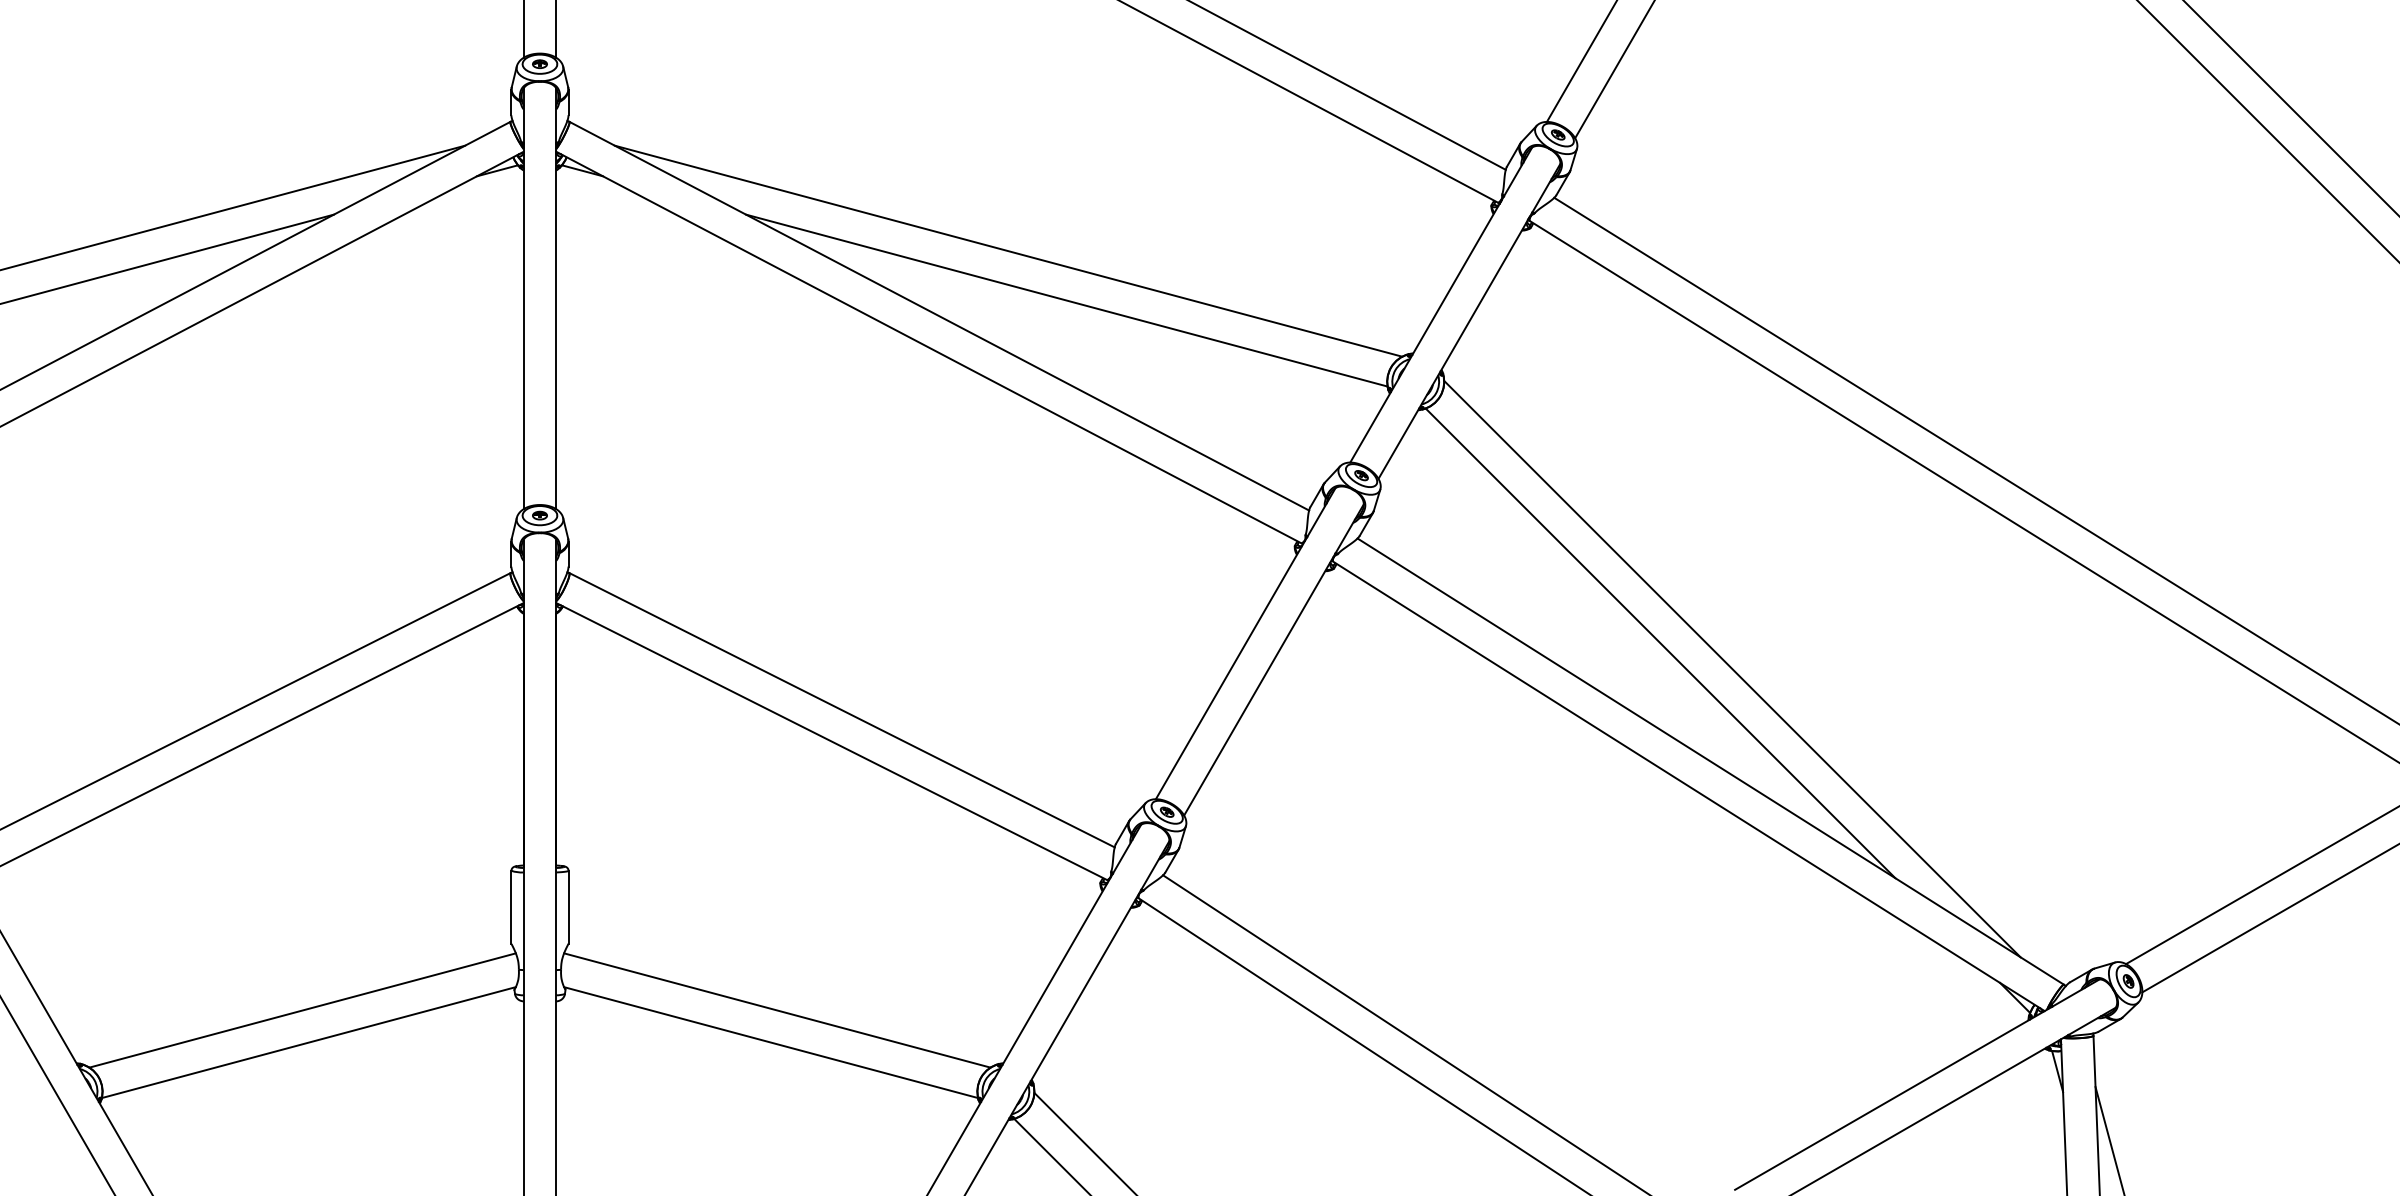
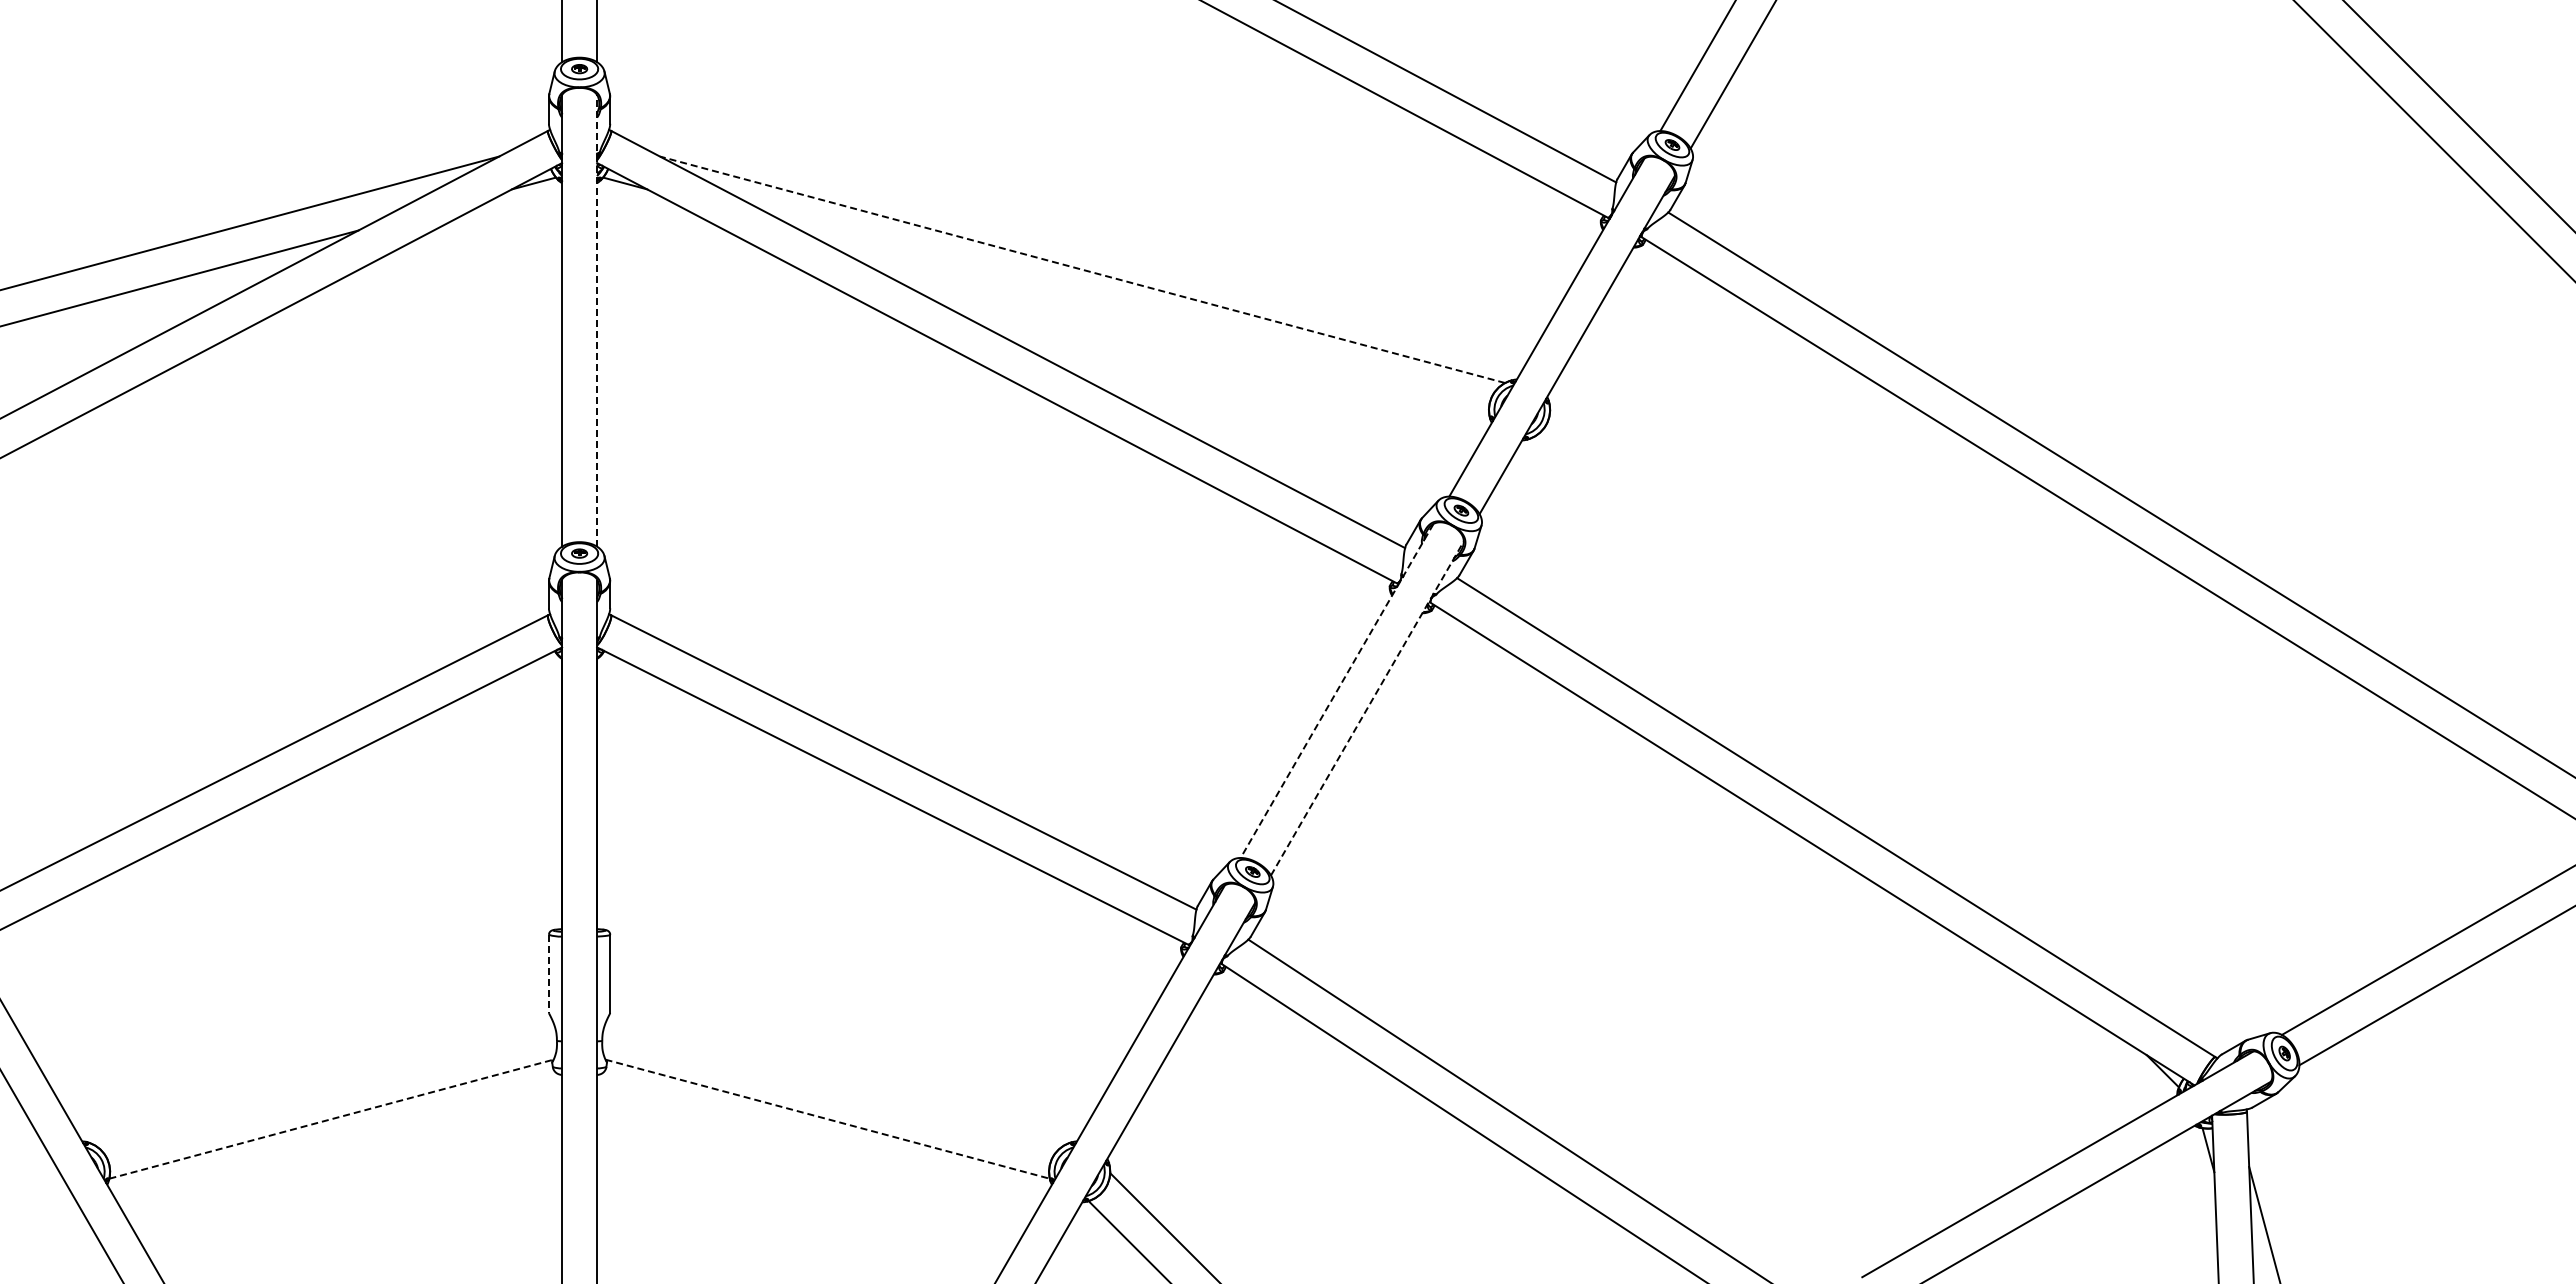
line: (1008, 250) -> (1082, 269), solid -> dashed
line: (556, 298) -> (597, 320), solid -> dashed
line: (1066, 300) -> (1144, 322), removed
line: (1660, 643) -> (1782, 690), removed
line: (1246, 644) -> (1337, 691), solid -> dashed
line: (1274, 659) -> (1367, 708), solid -> dashed
line: (1732, 669) -> (1859, 718), removed
line: (511, 907) -> (548, 974), solid -> dashed
line: (302, 1010) -> (324, 1084), removed
line: (777, 1010) -> (834, 1084), removed
line: (308, 1042) -> (331, 1119), solid -> dashed
line: (770, 1042) -> (827, 1119), solid -> dashed

